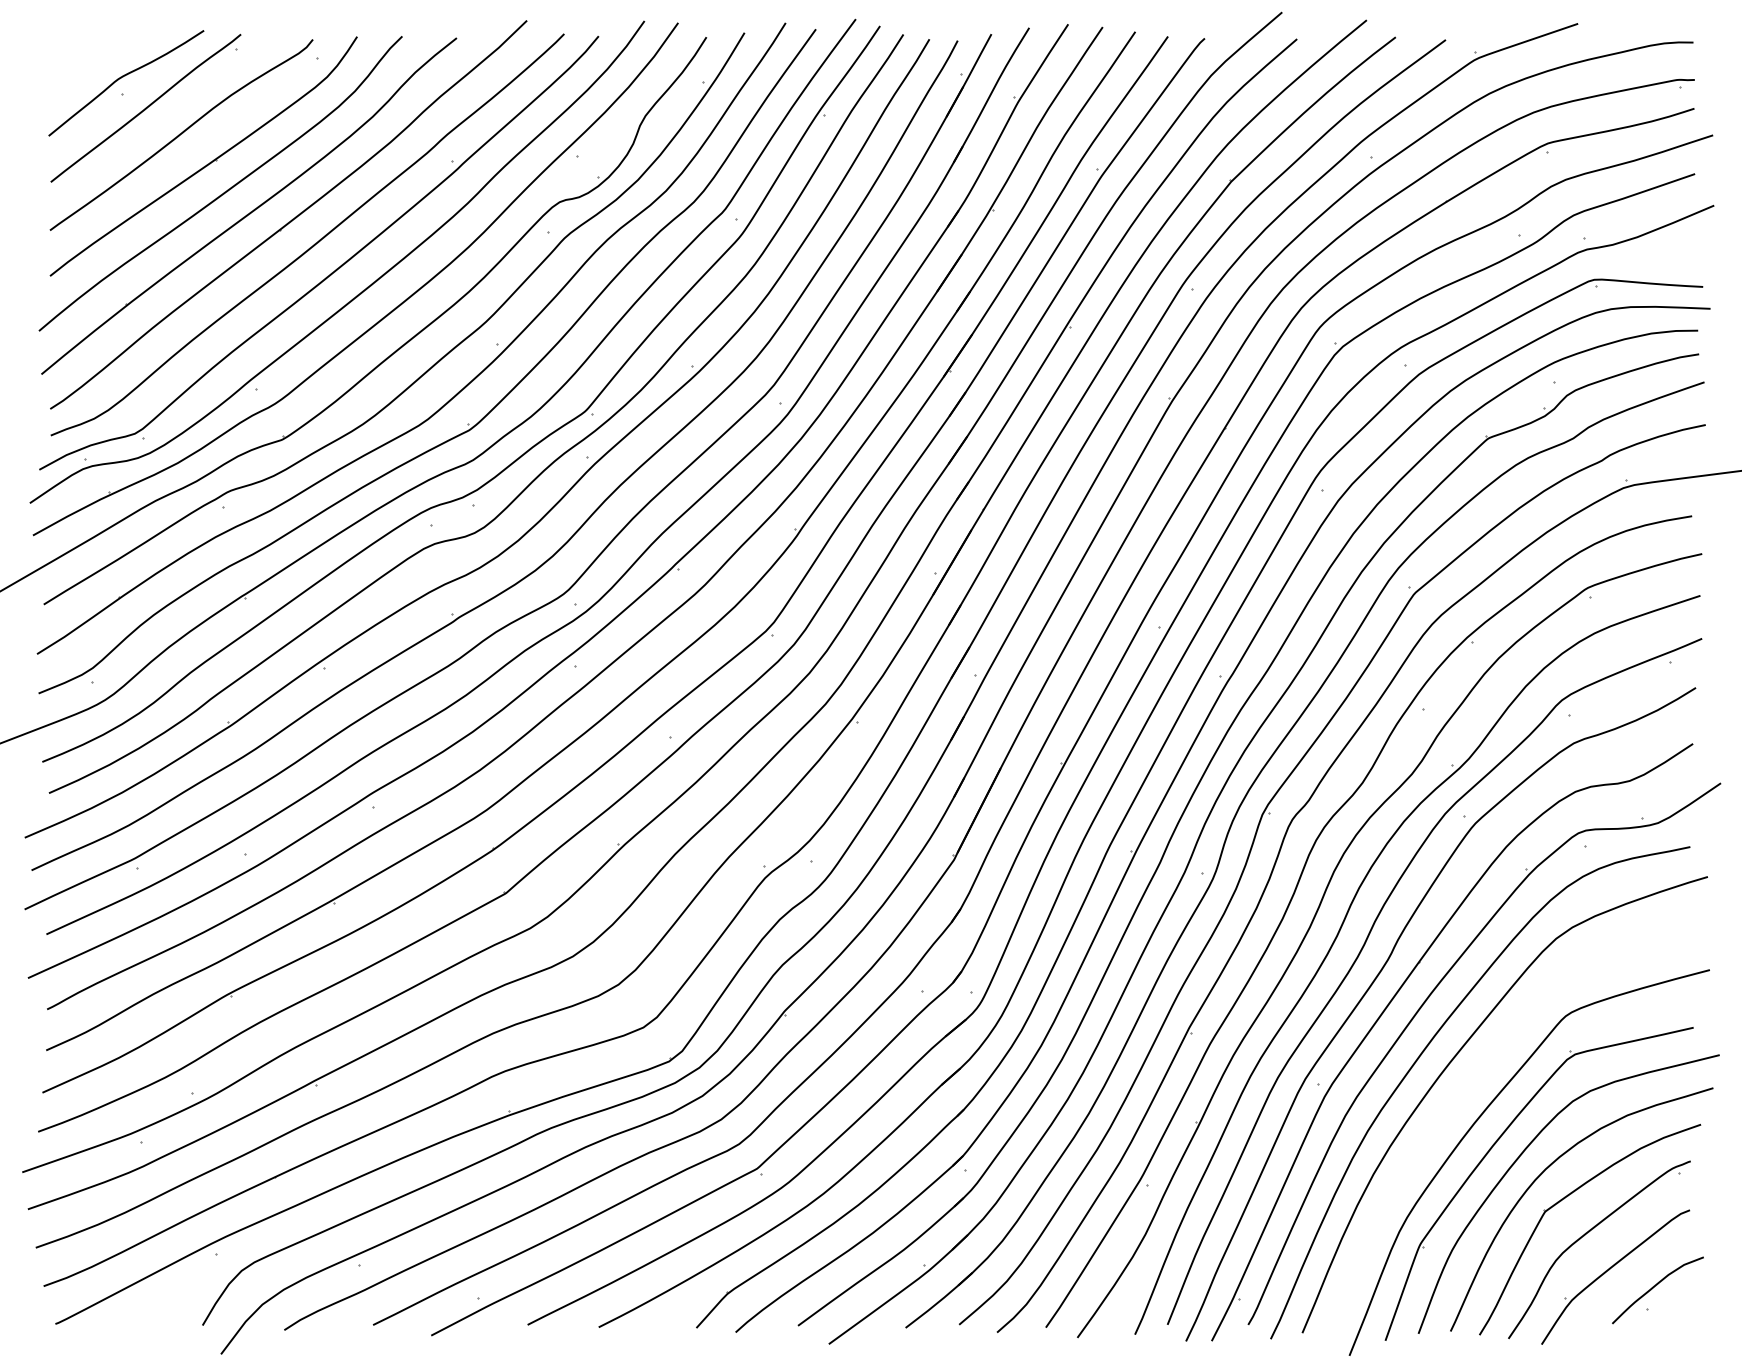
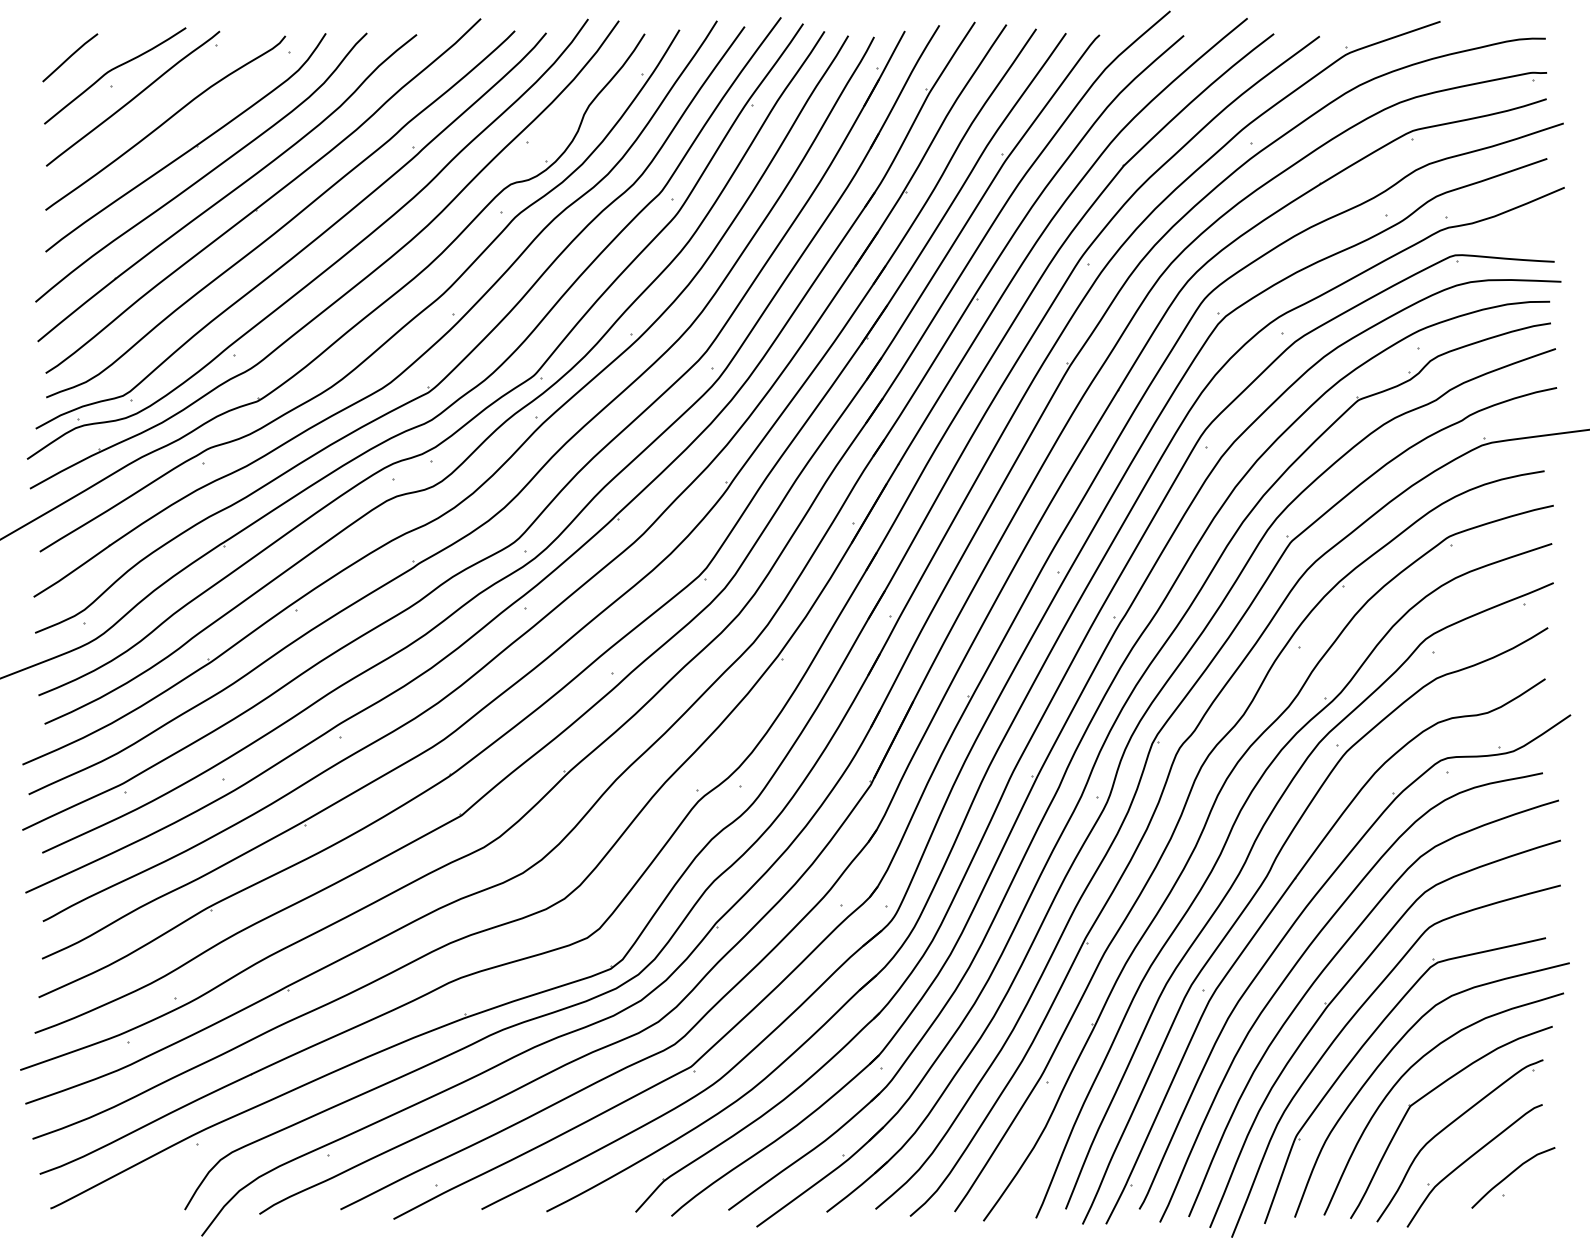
line: (76, 63) -> (69, 57), added
part: (1468, 1087) -> (1340, 992), added

